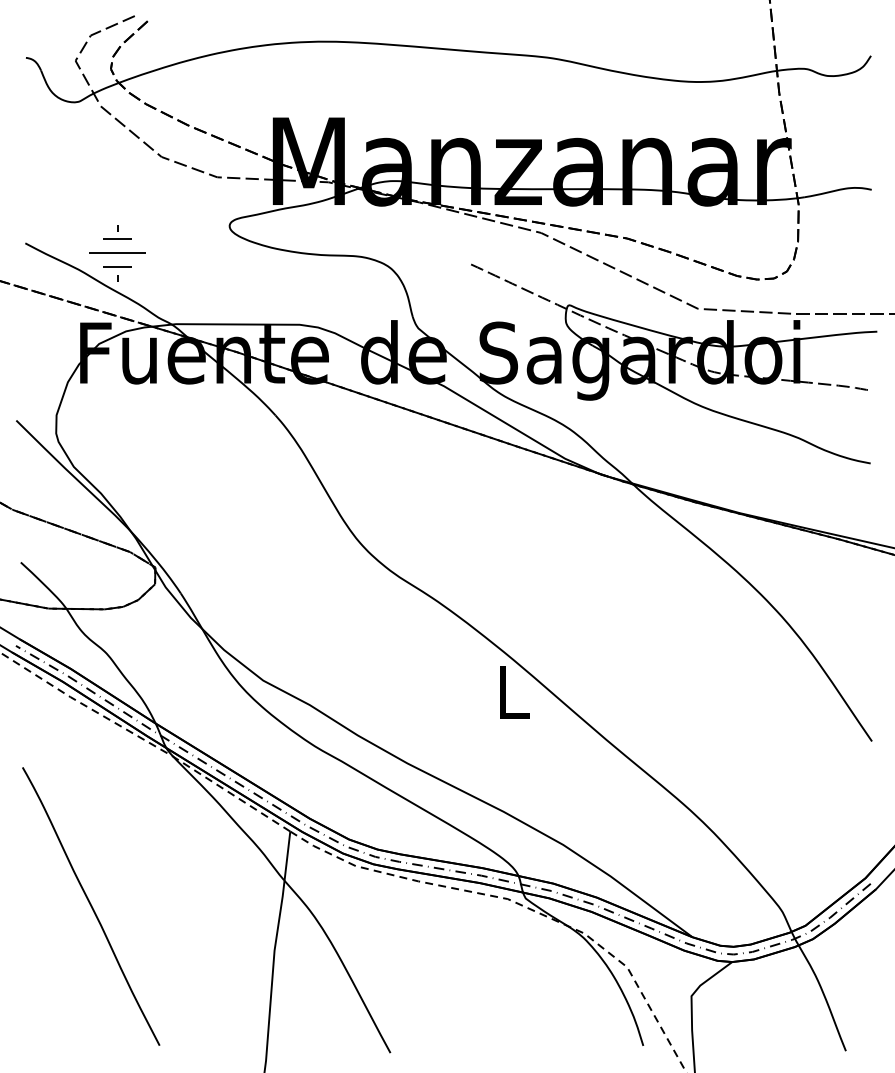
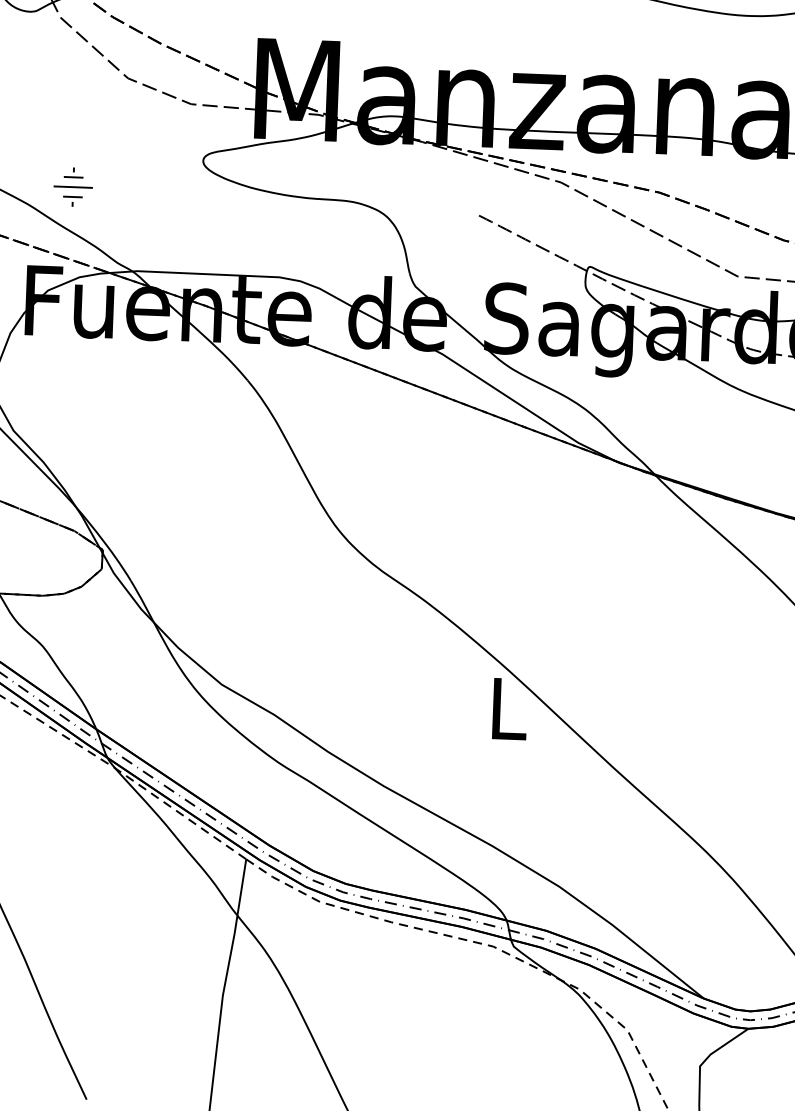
part: (117, 253) -> (73, 187), size x0.6

